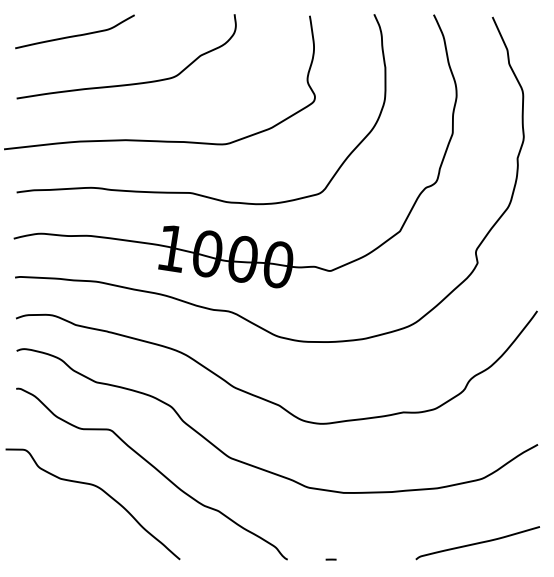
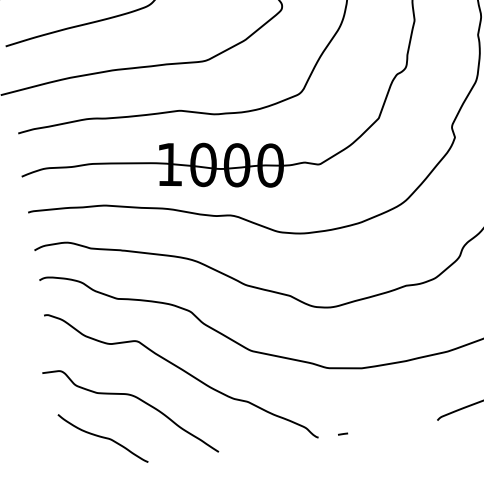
curve: (59, 527) -> (102, 438), added
curve: (330, 559) -> (342, 434), moved

